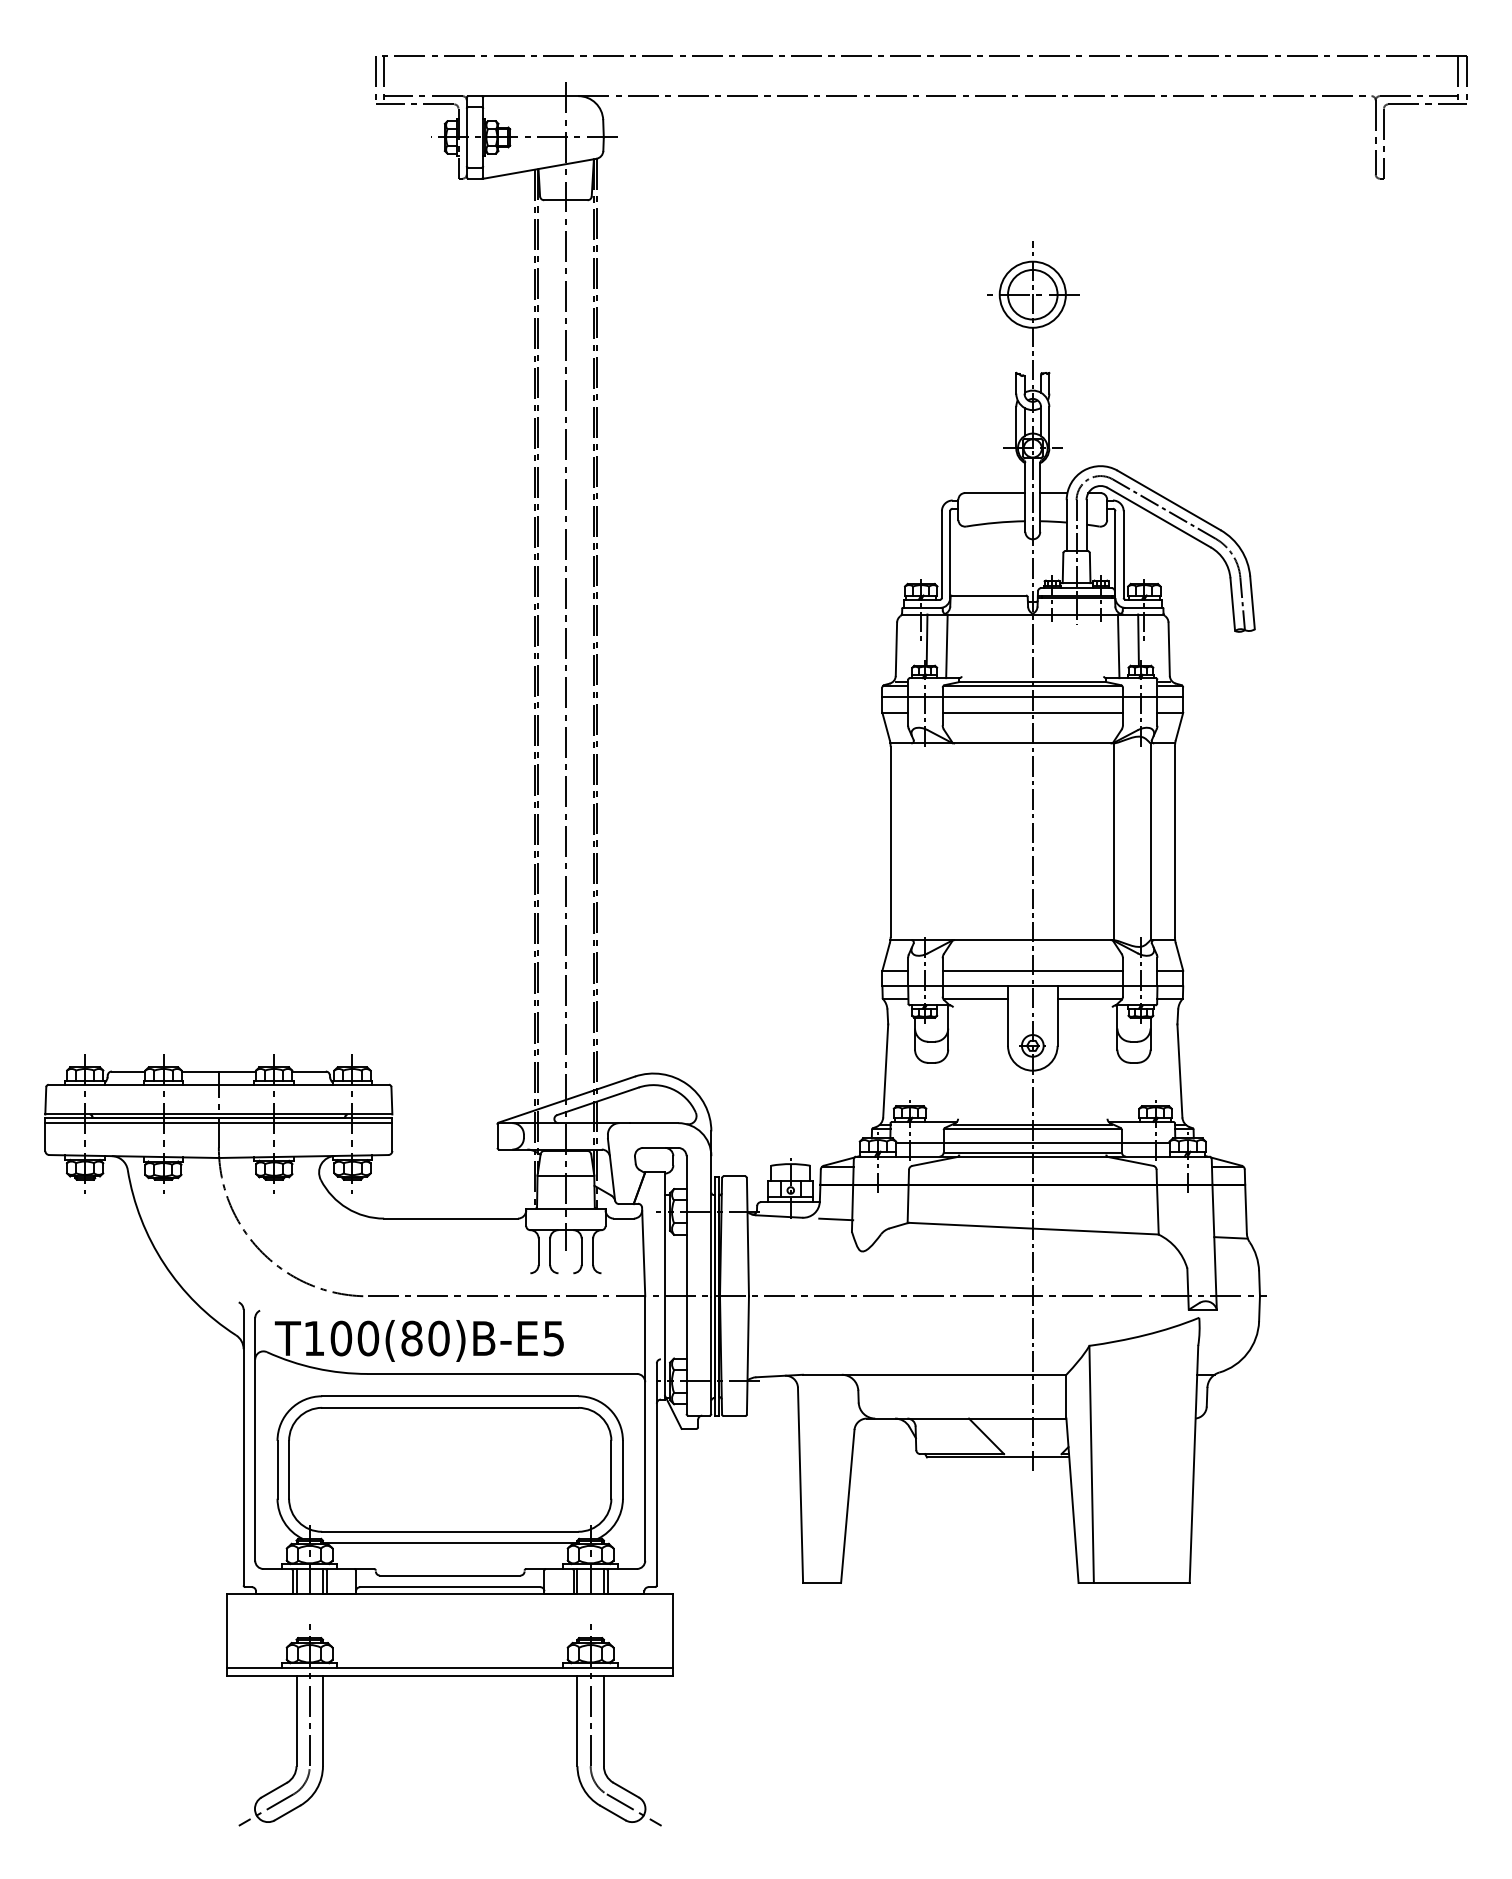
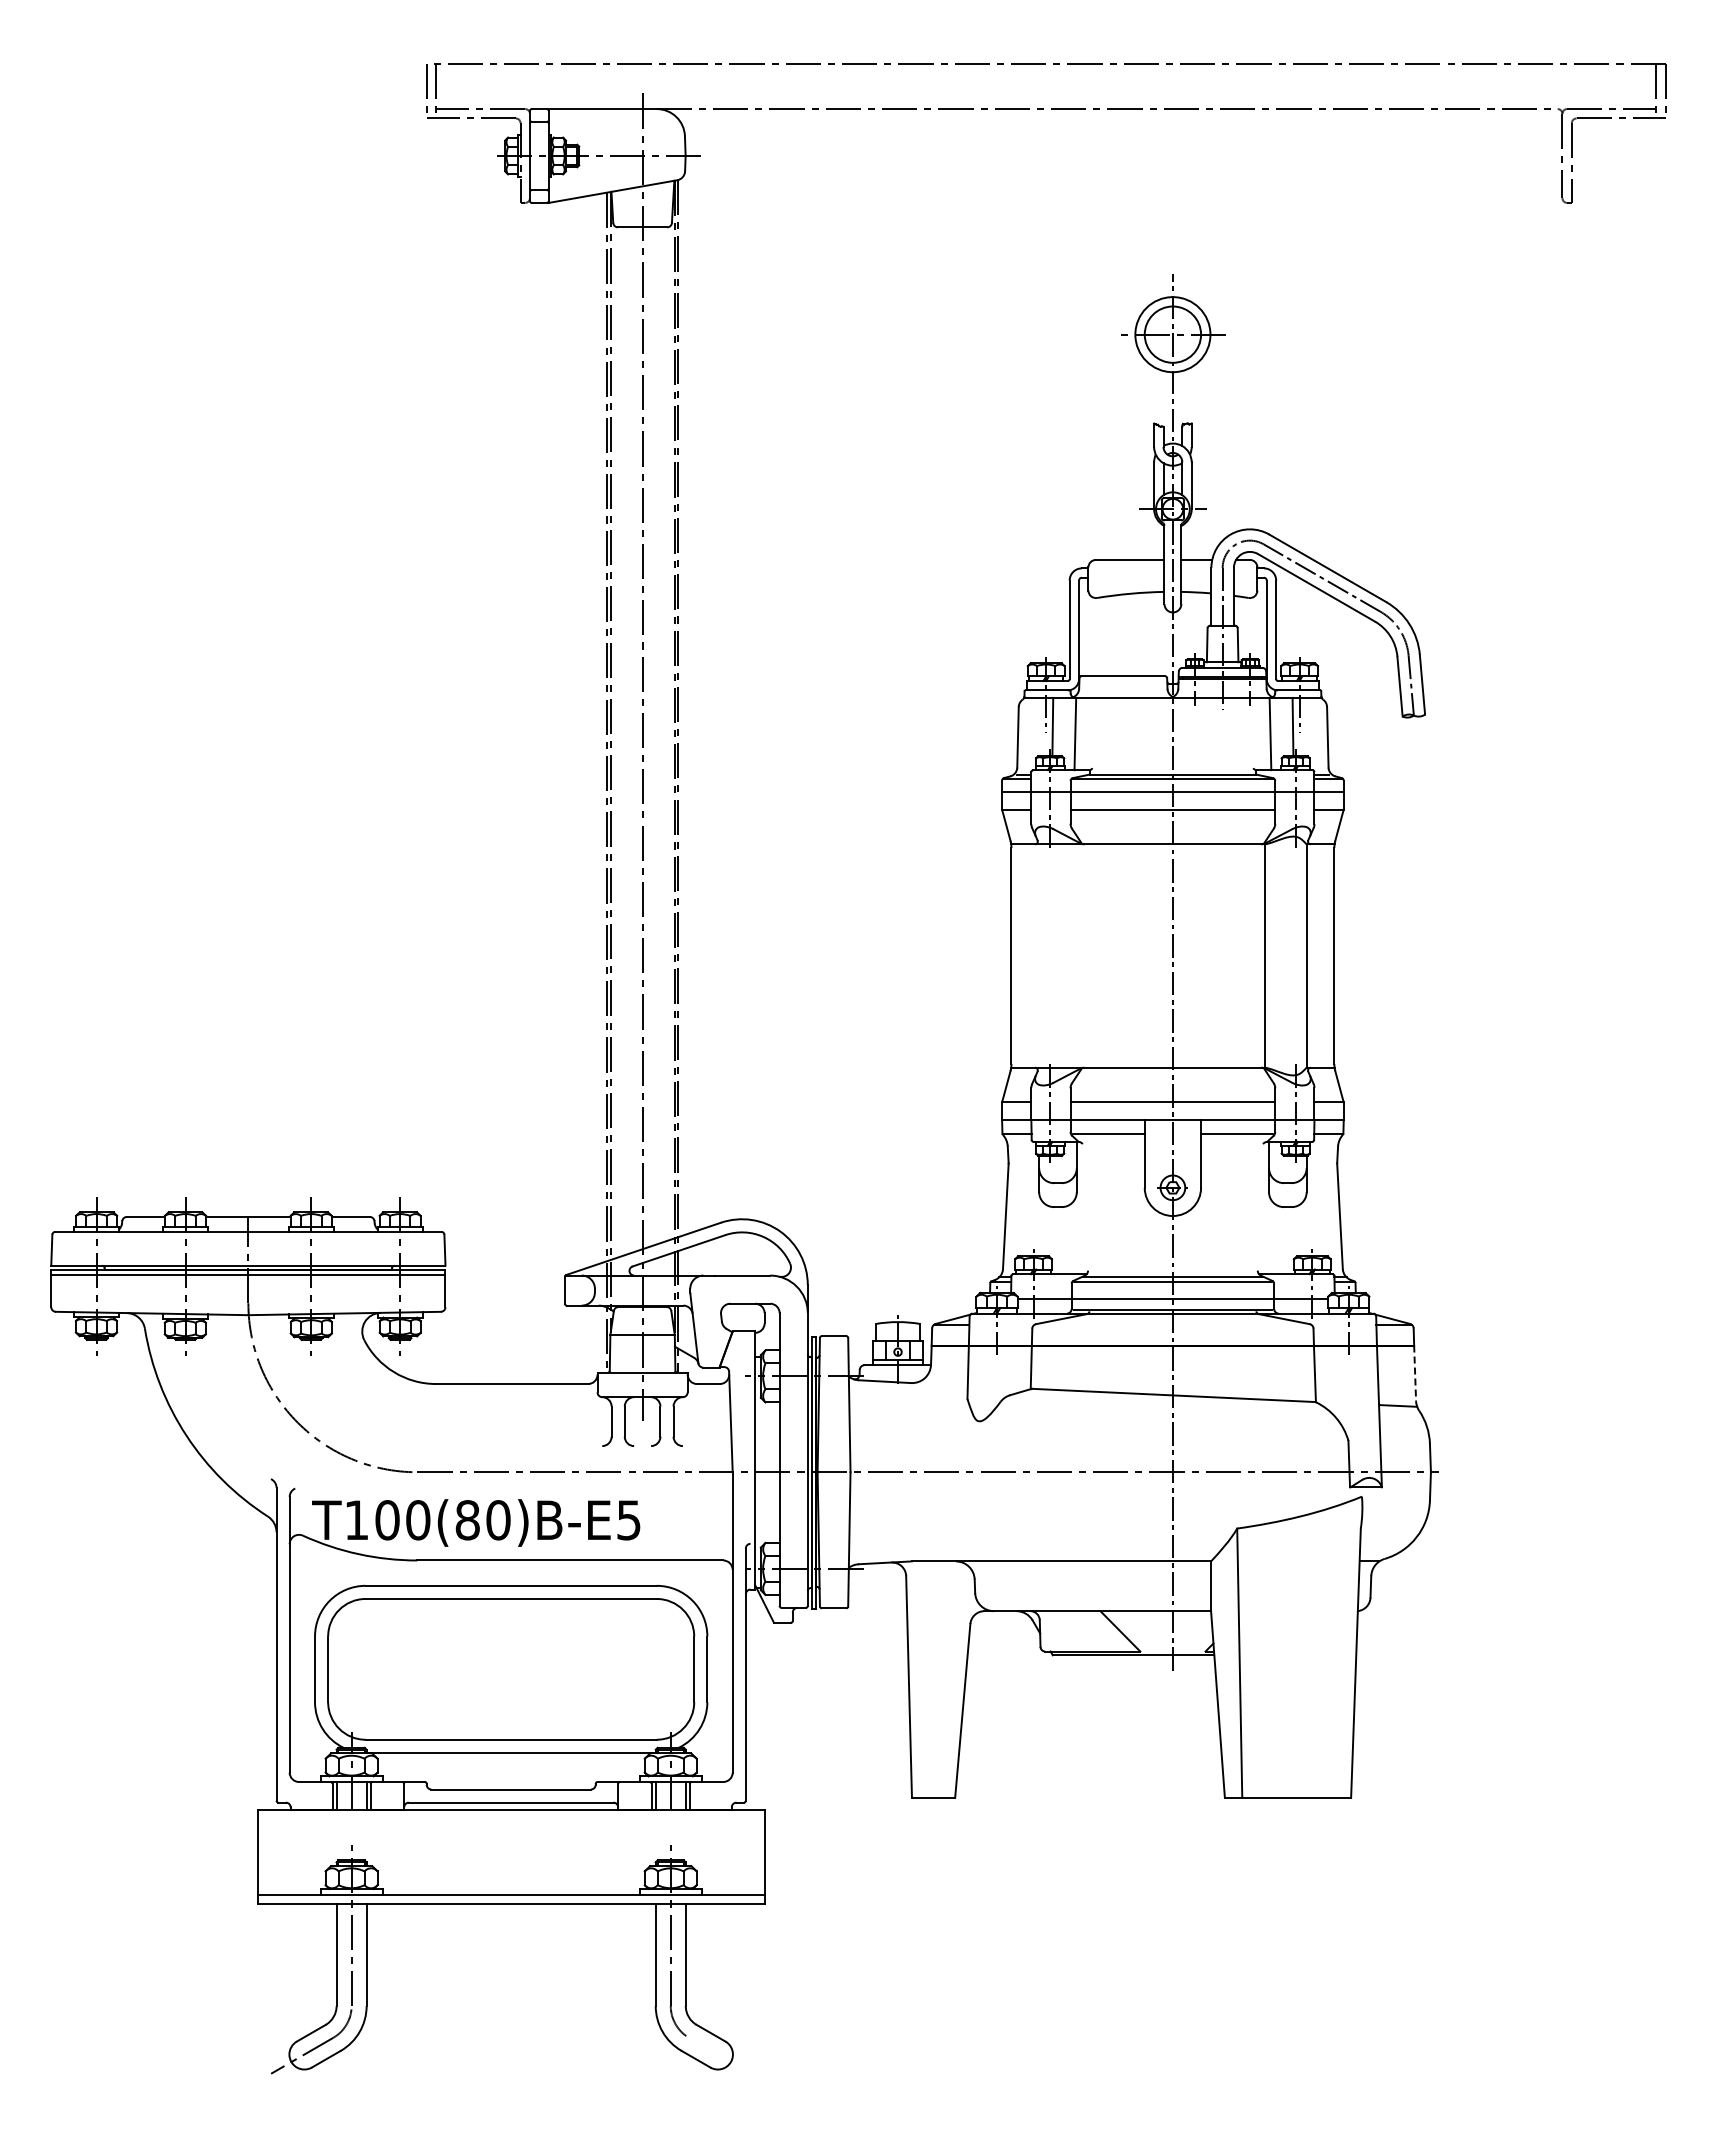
line: (1246, 1209) -> (1415, 1373), solid -> dashed
line: (836, 1219) -> (949, 1384), removed
line: (634, 1809) -> (720, 2055), removed

